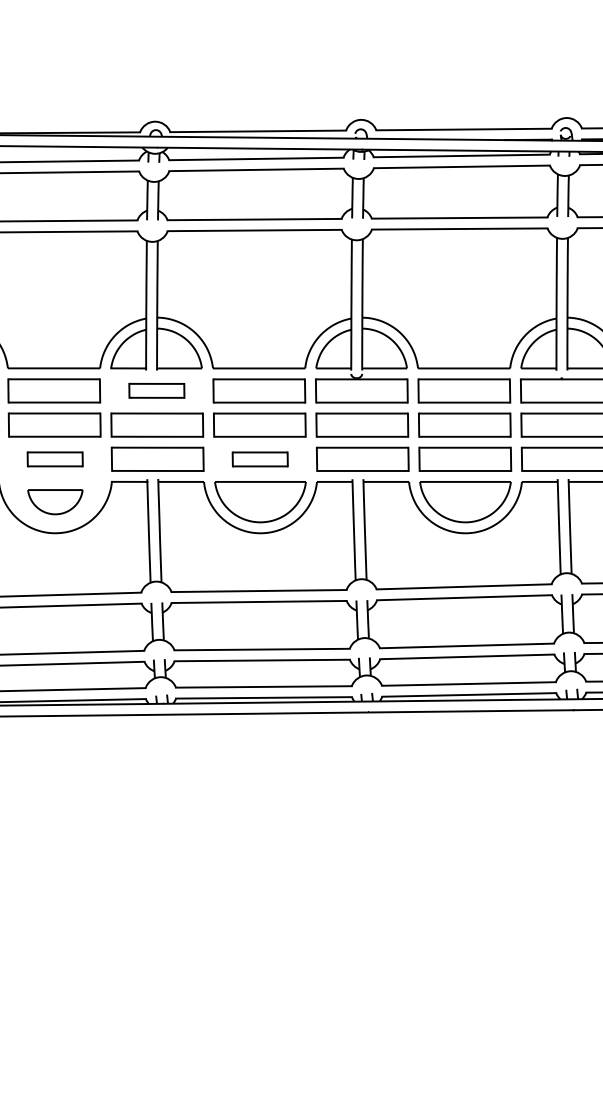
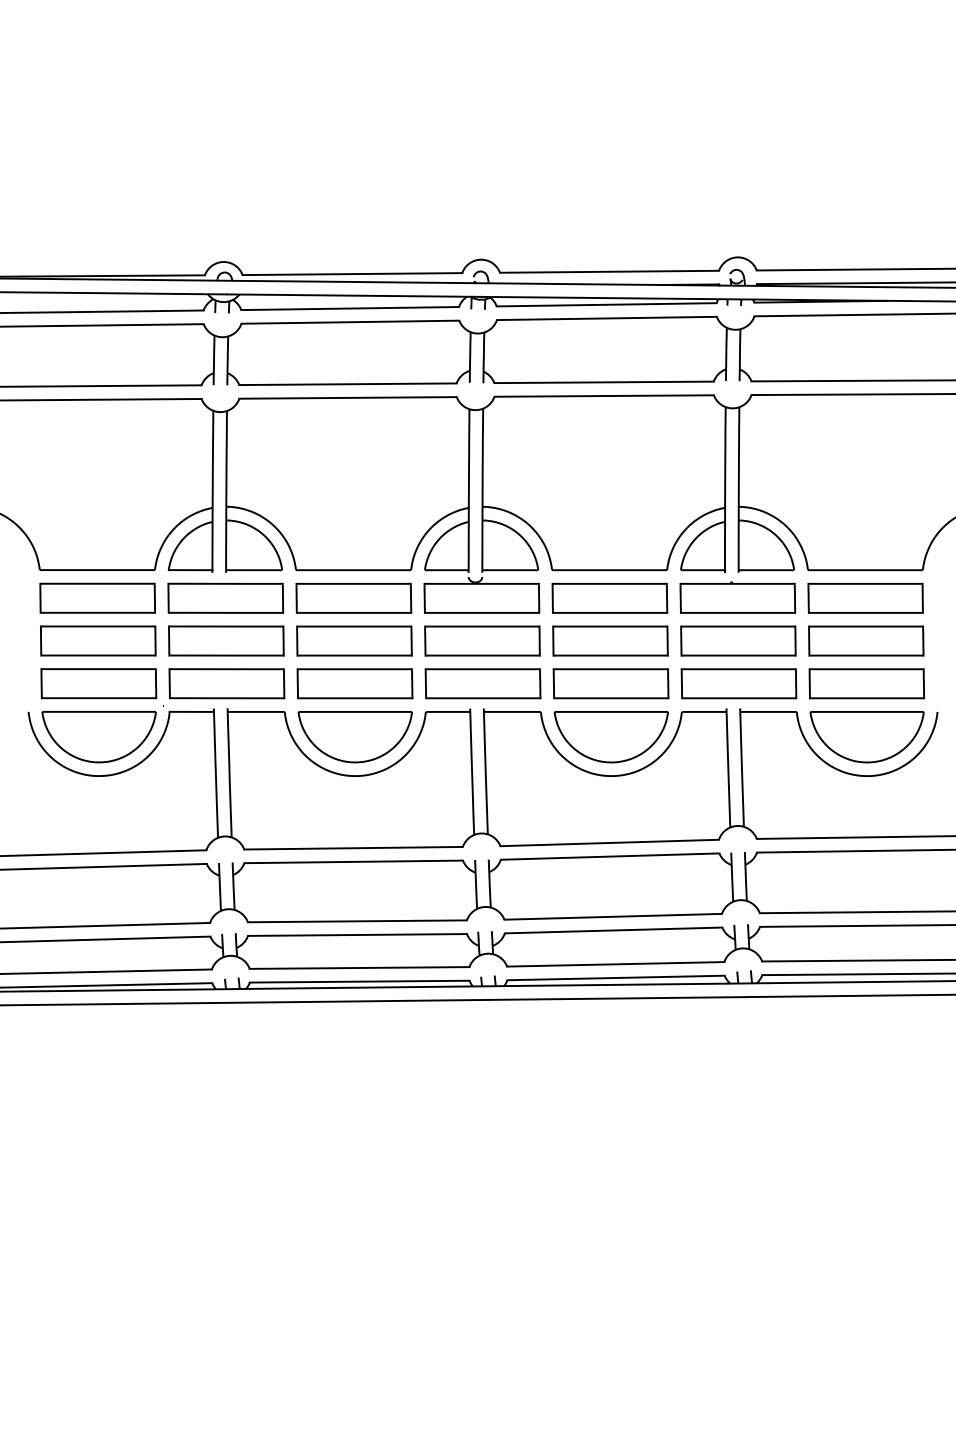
part: (156, 390) -> (225, 597), size x1.67
part: (54, 459) -> (98, 683), size x1.67
part: (259, 459) -> (354, 683), size x1.67
part: (54, 502) -> (98, 737), size x1.67

